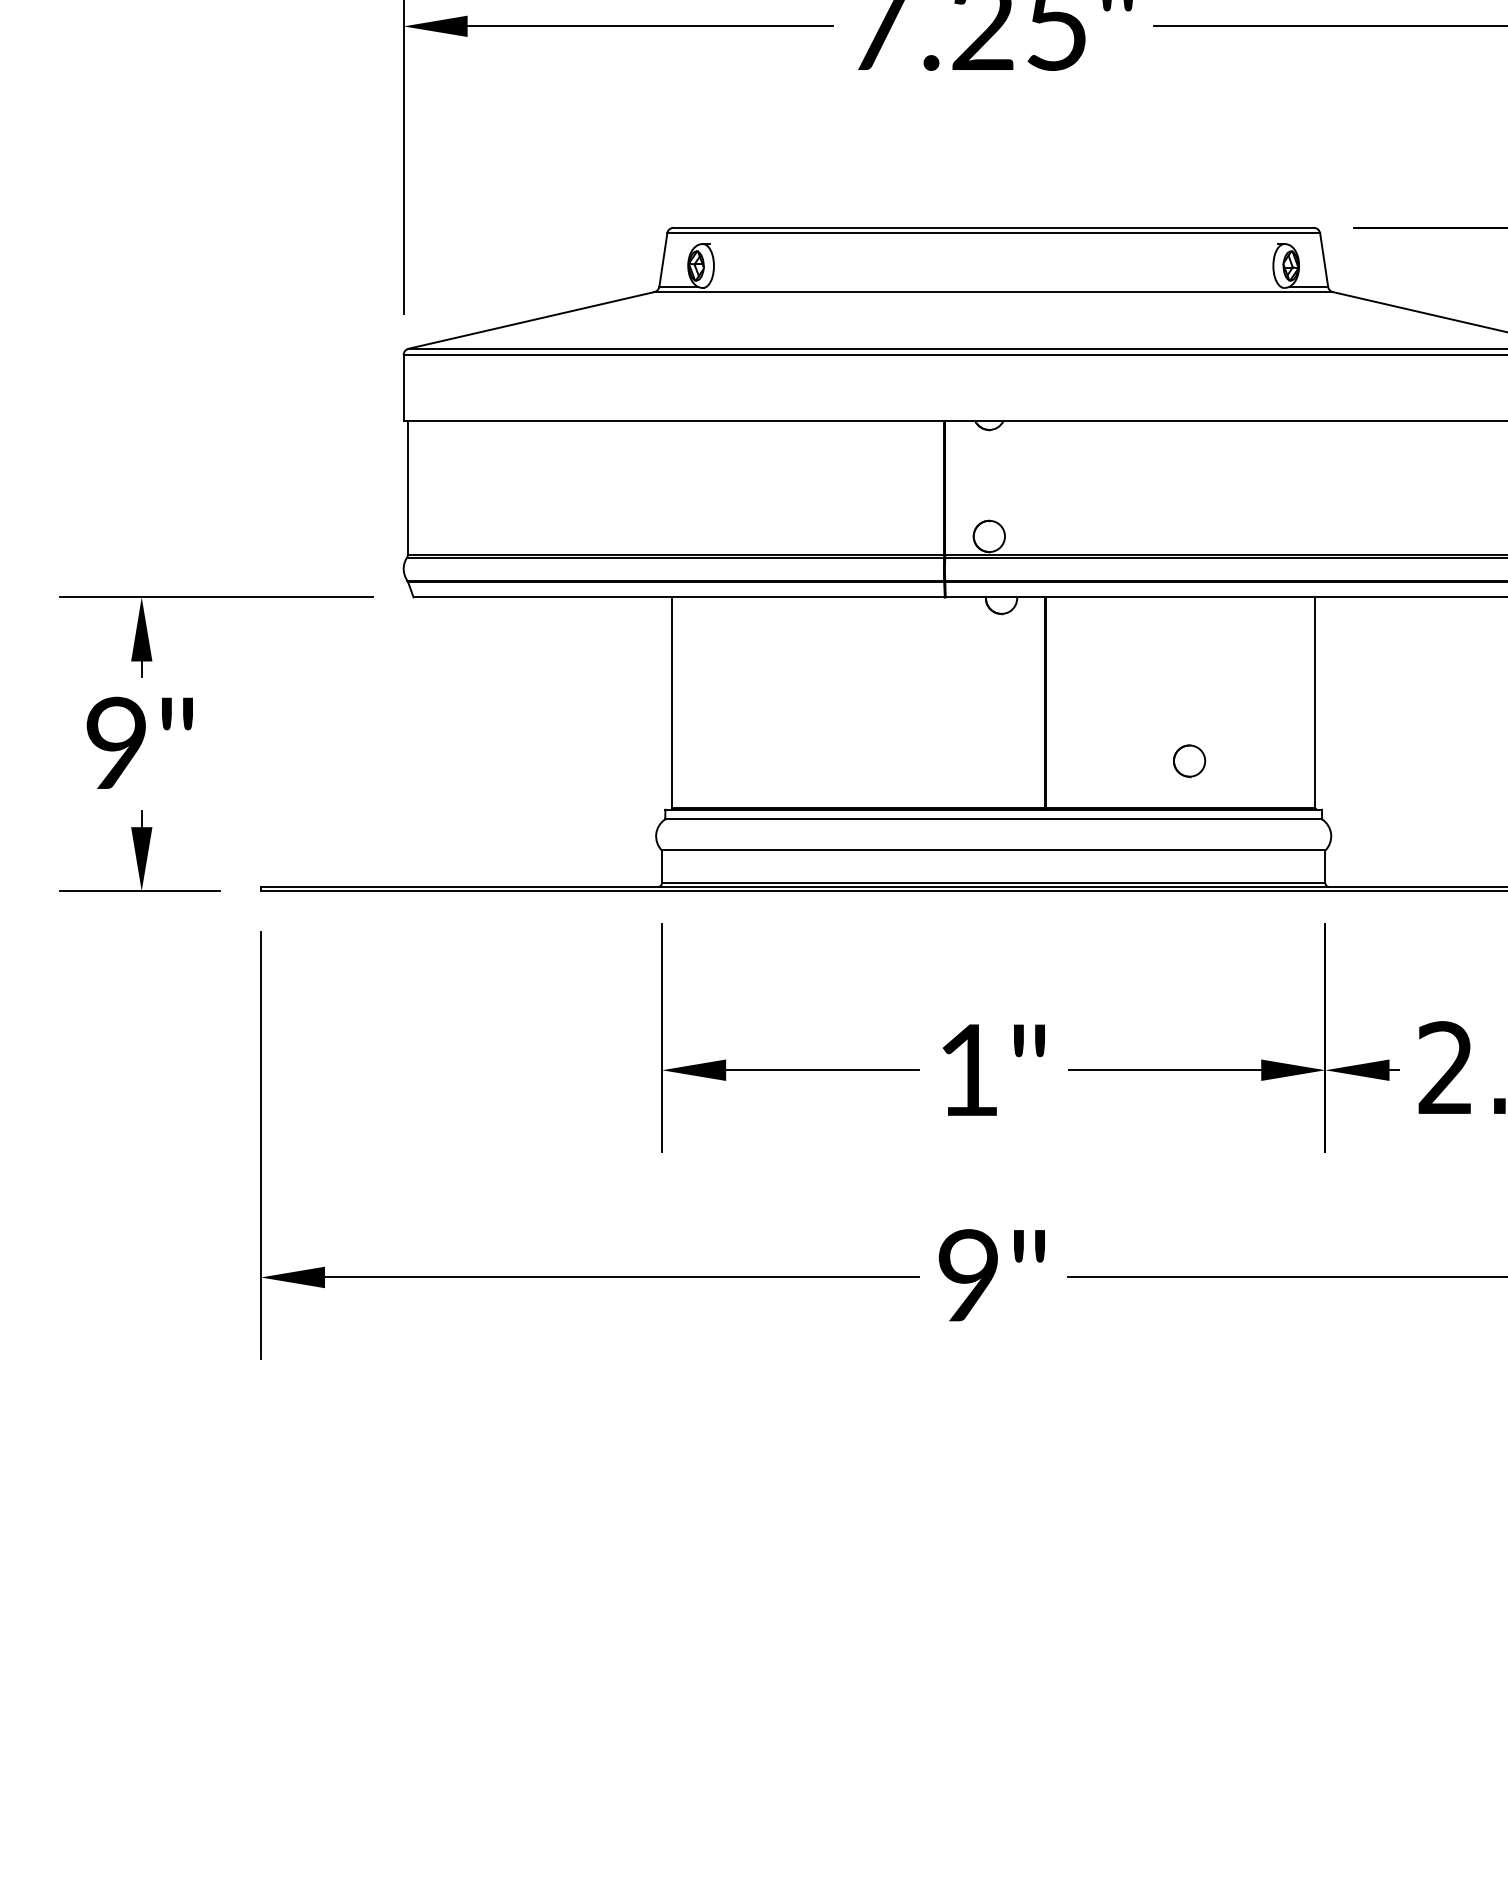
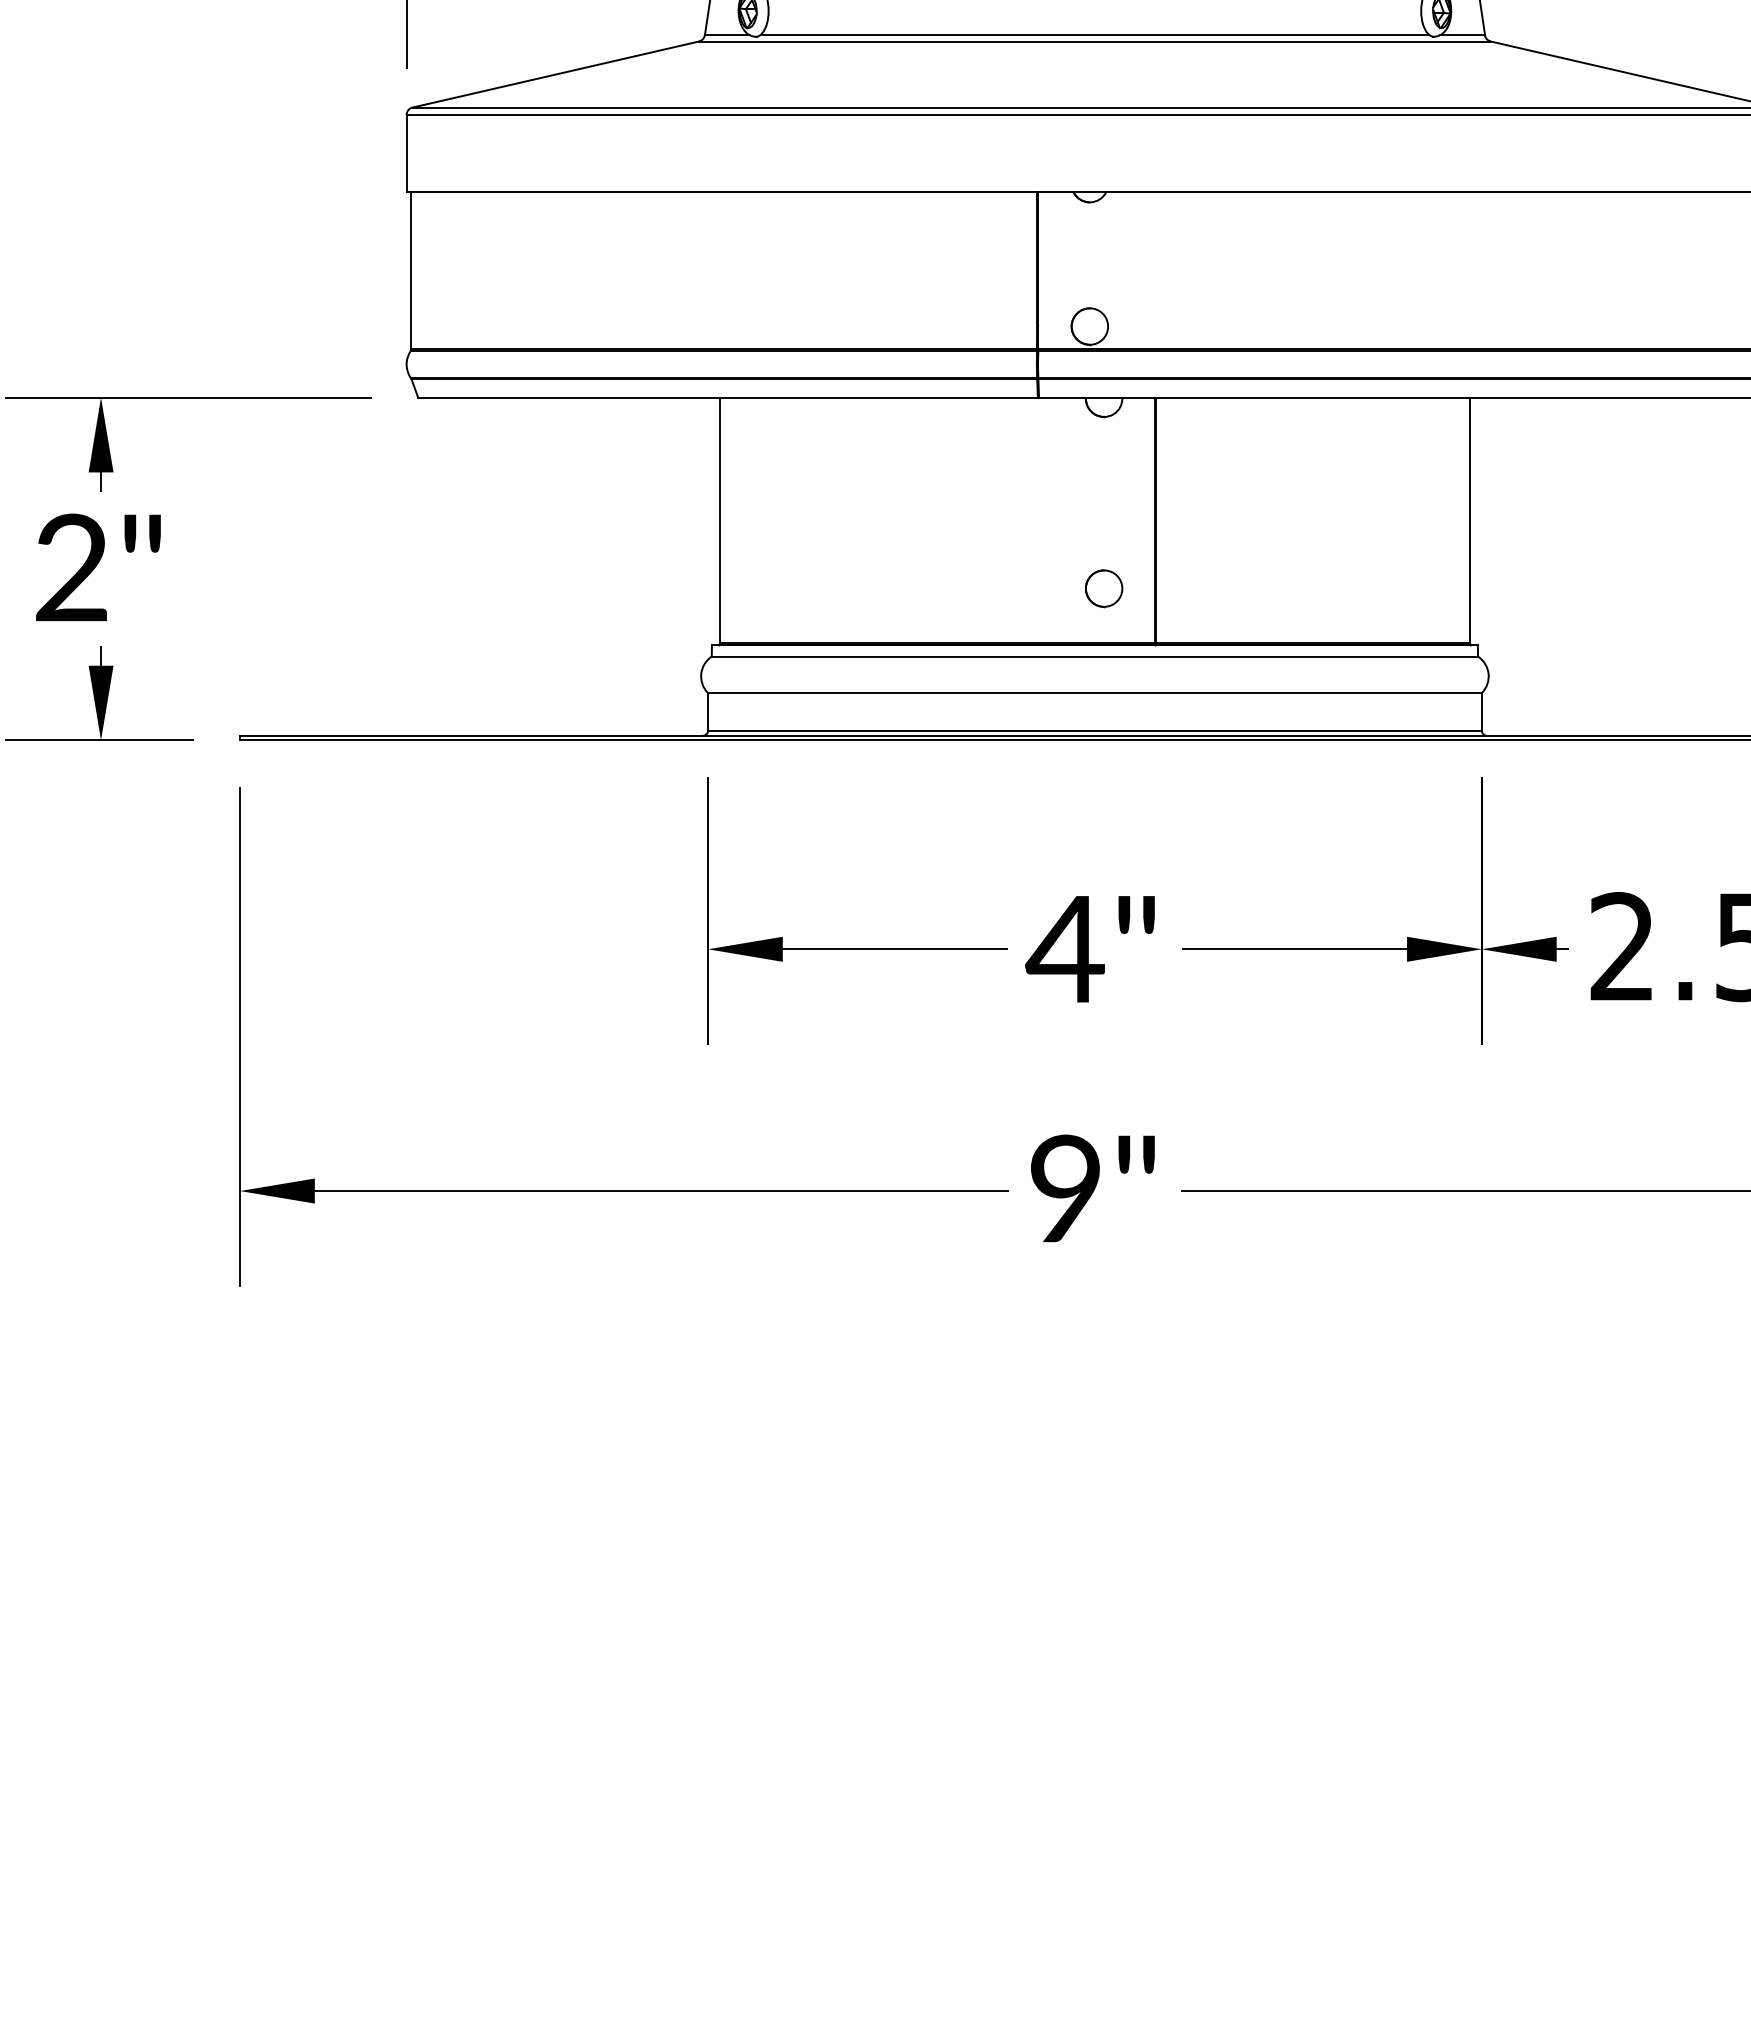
line: (993, 286) -> (1094, 34), added
text: (116, 742) -> (71, 566), 9" -> 2"
part: (1189, 761) -> (1104, 589), moved
text: (967, 1069) -> (1064, 948), 1" -> 4"

